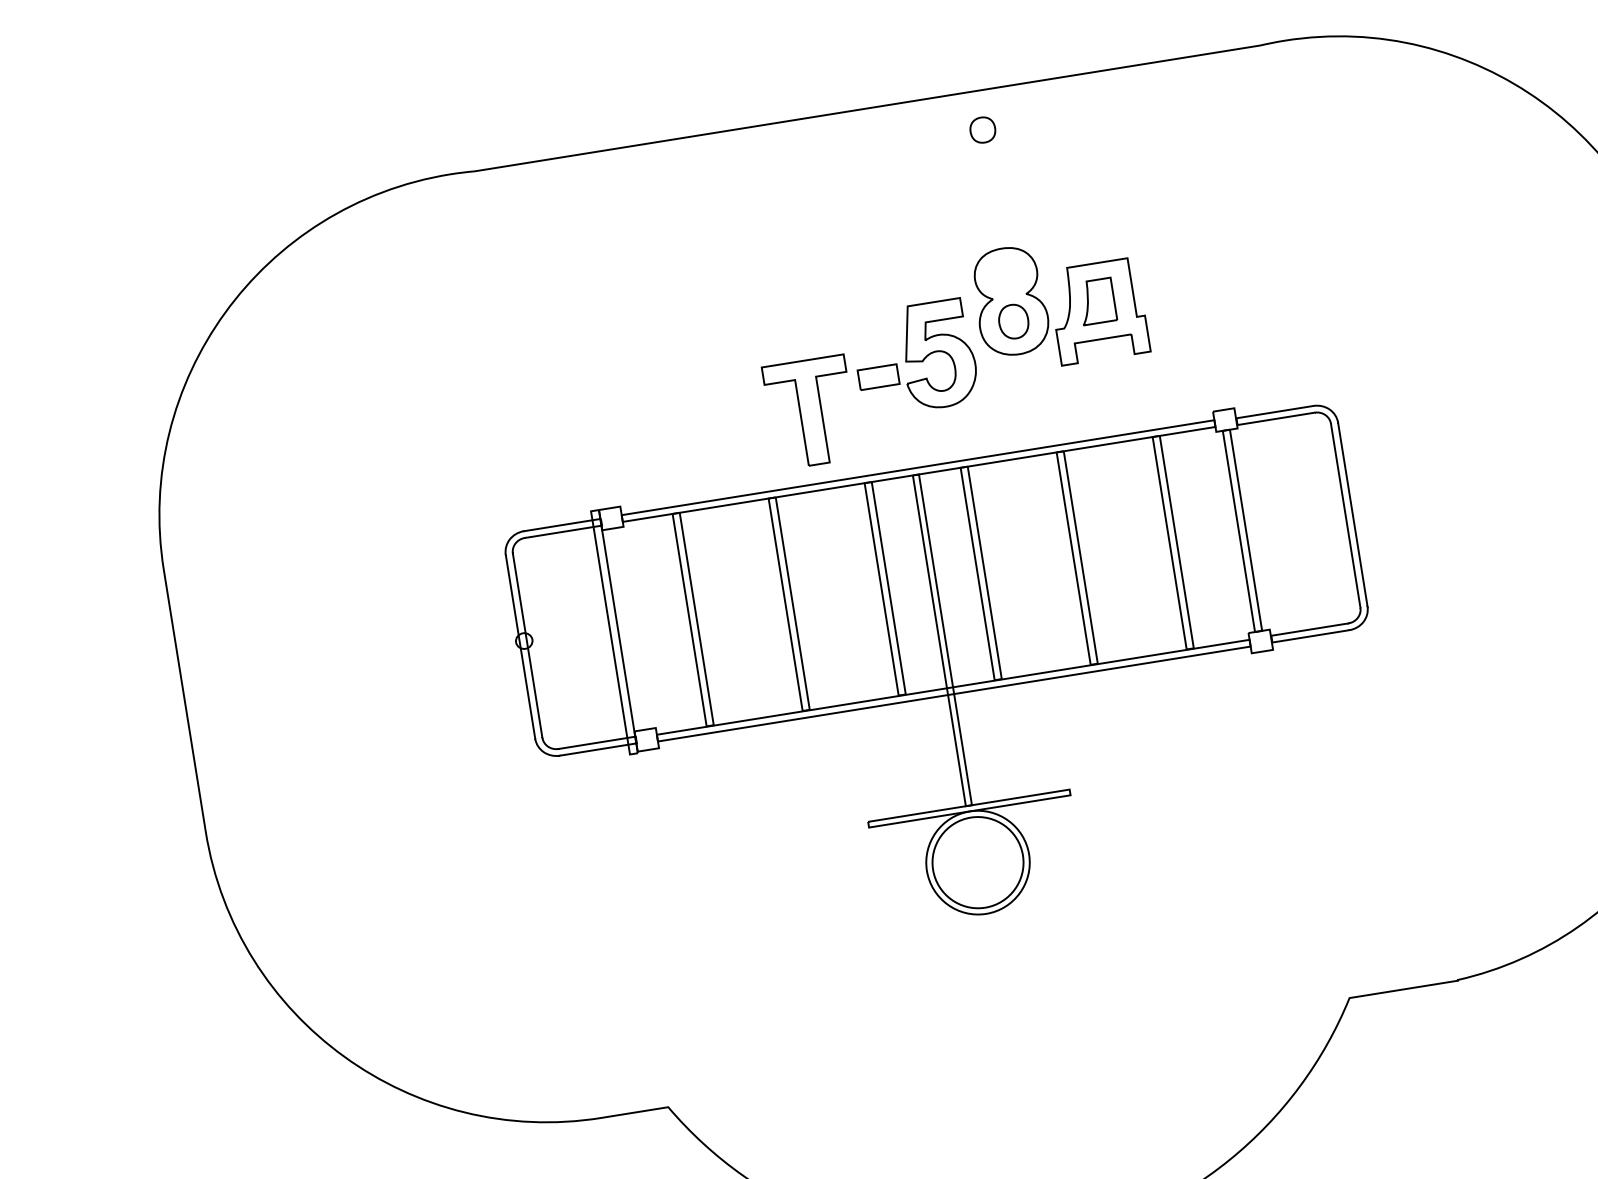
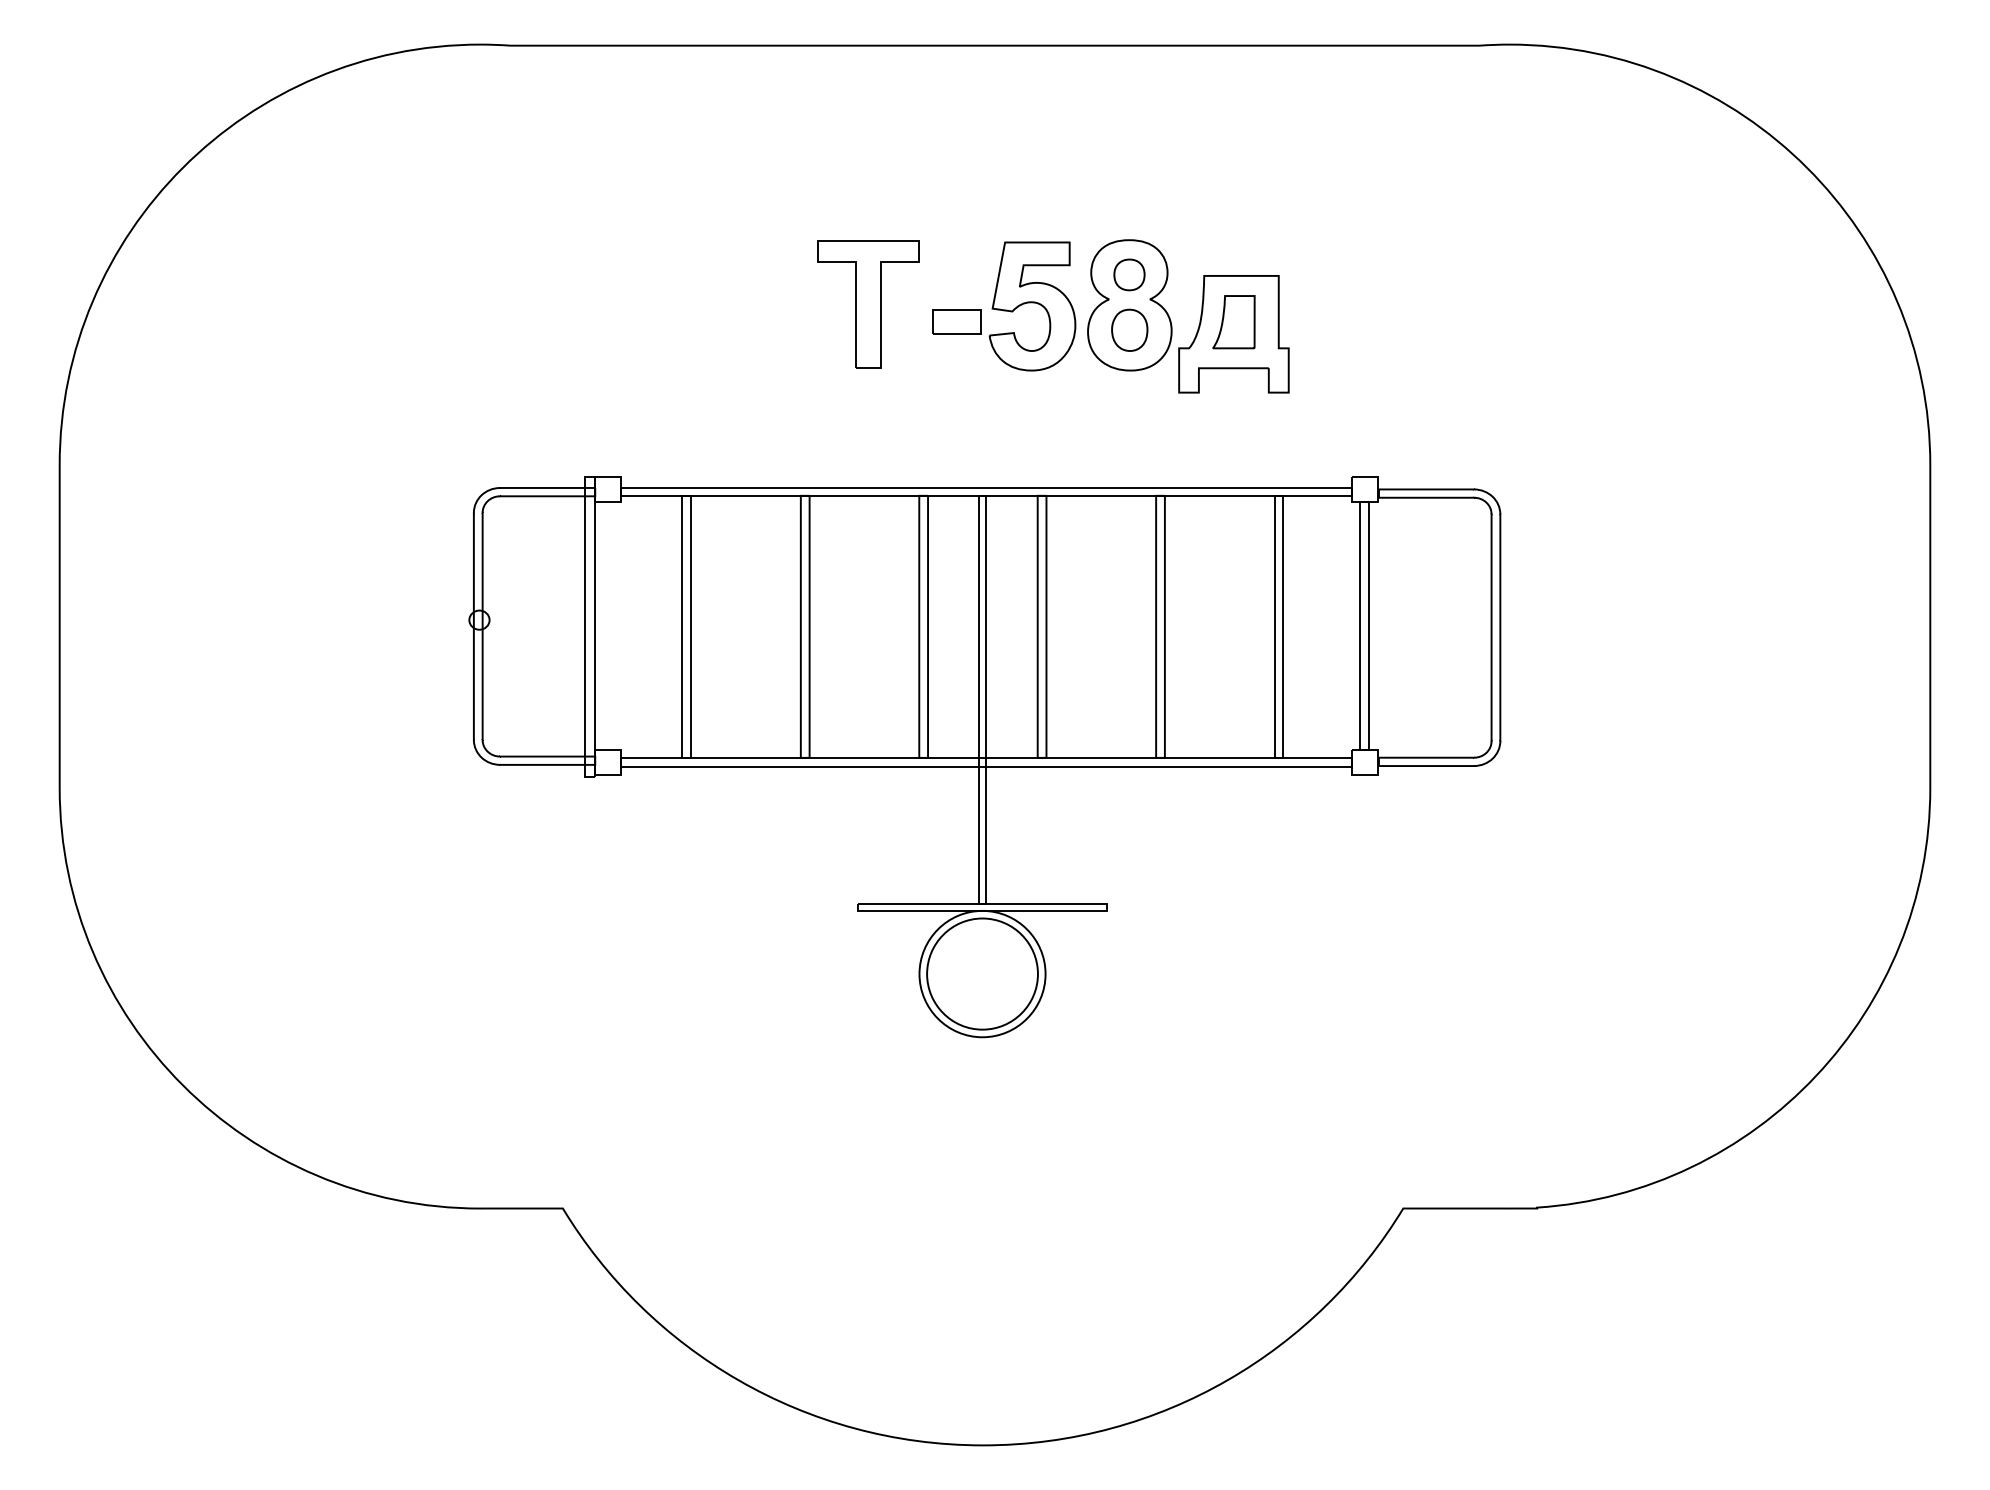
part: (982, 129) -> (1129, 274), moved
part: (915, 358) -> (1004, 306), moved
part: (811, 412) -> (868, 304), moved

